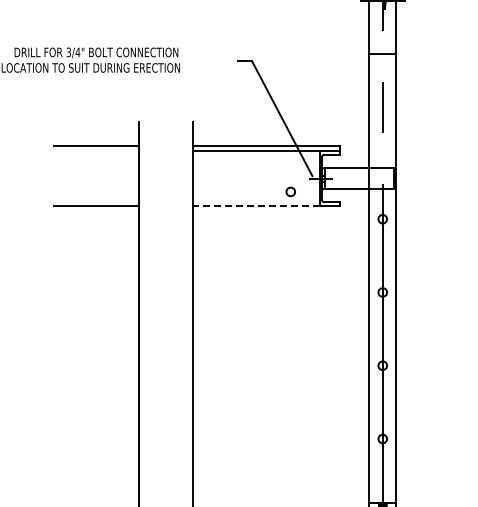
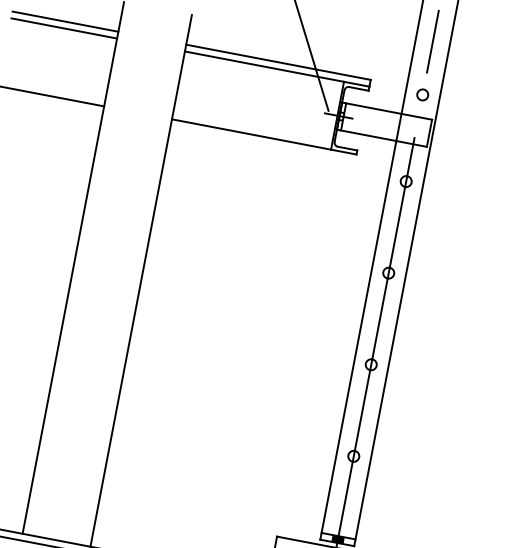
line: (96, 151) -> (64, 28), added
circle: (290, 191) -> (422, 94), moved
line: (255, 205) -> (250, 134), dashed -> solid

